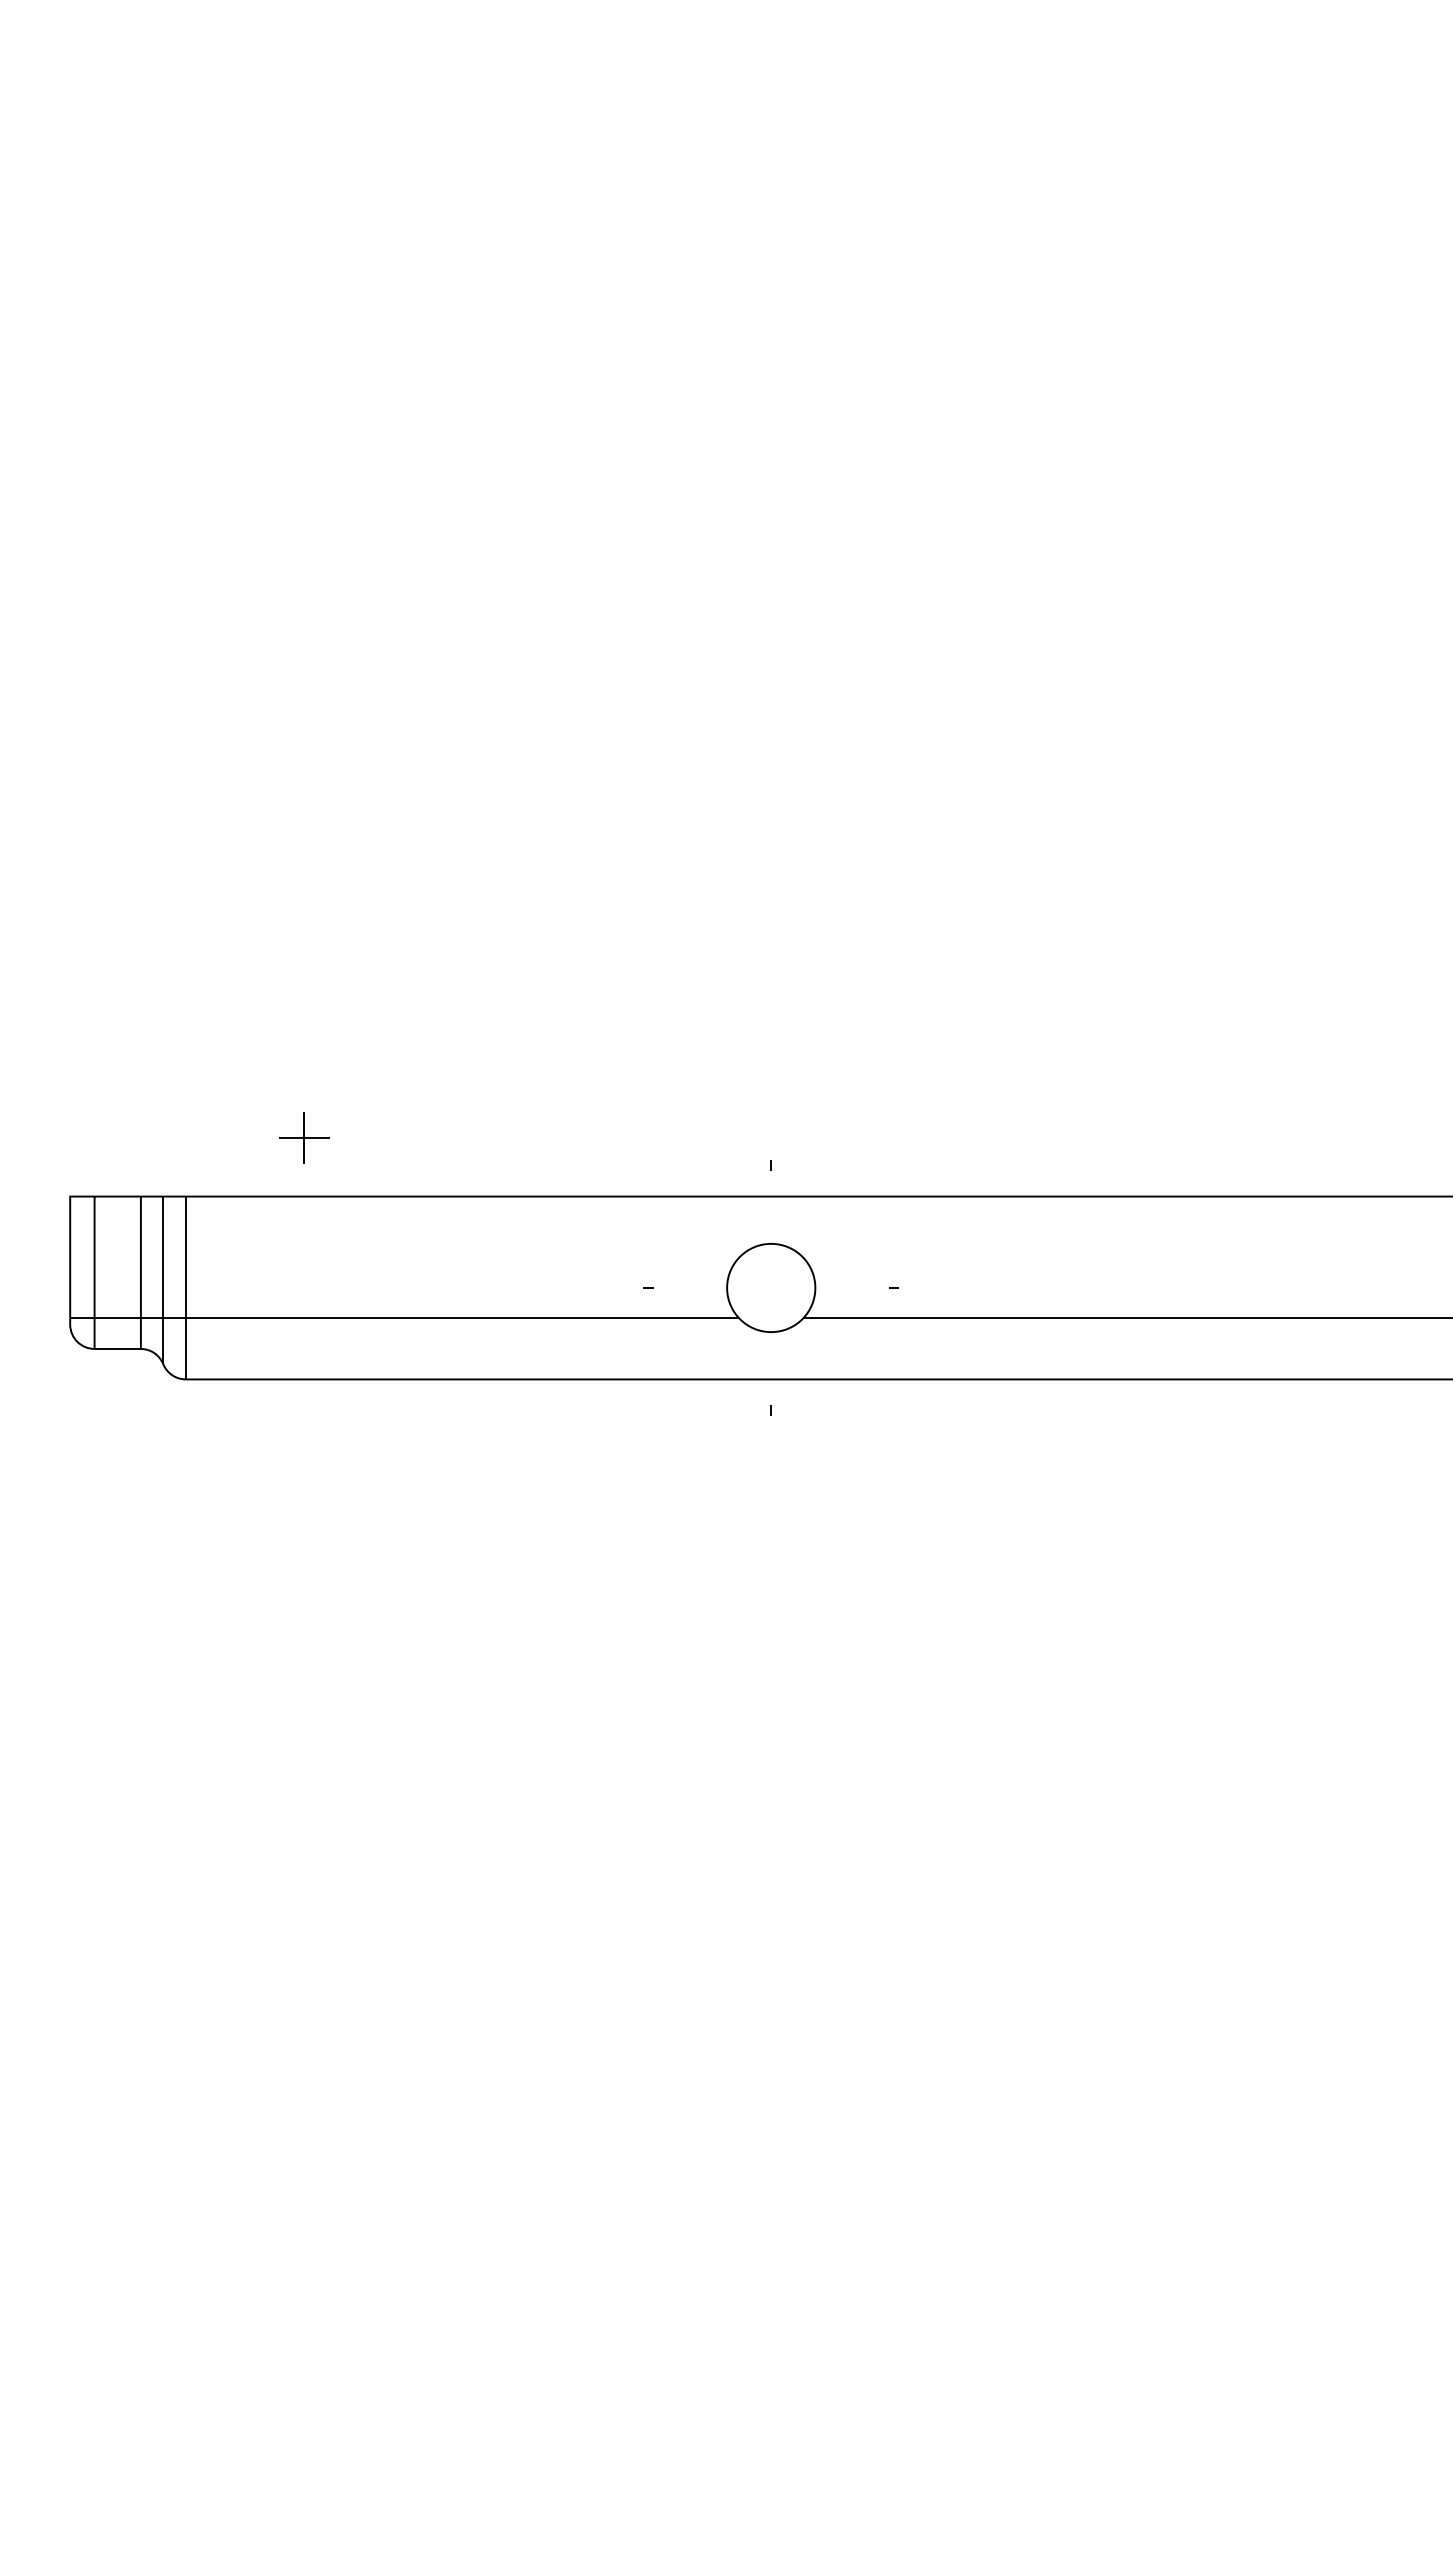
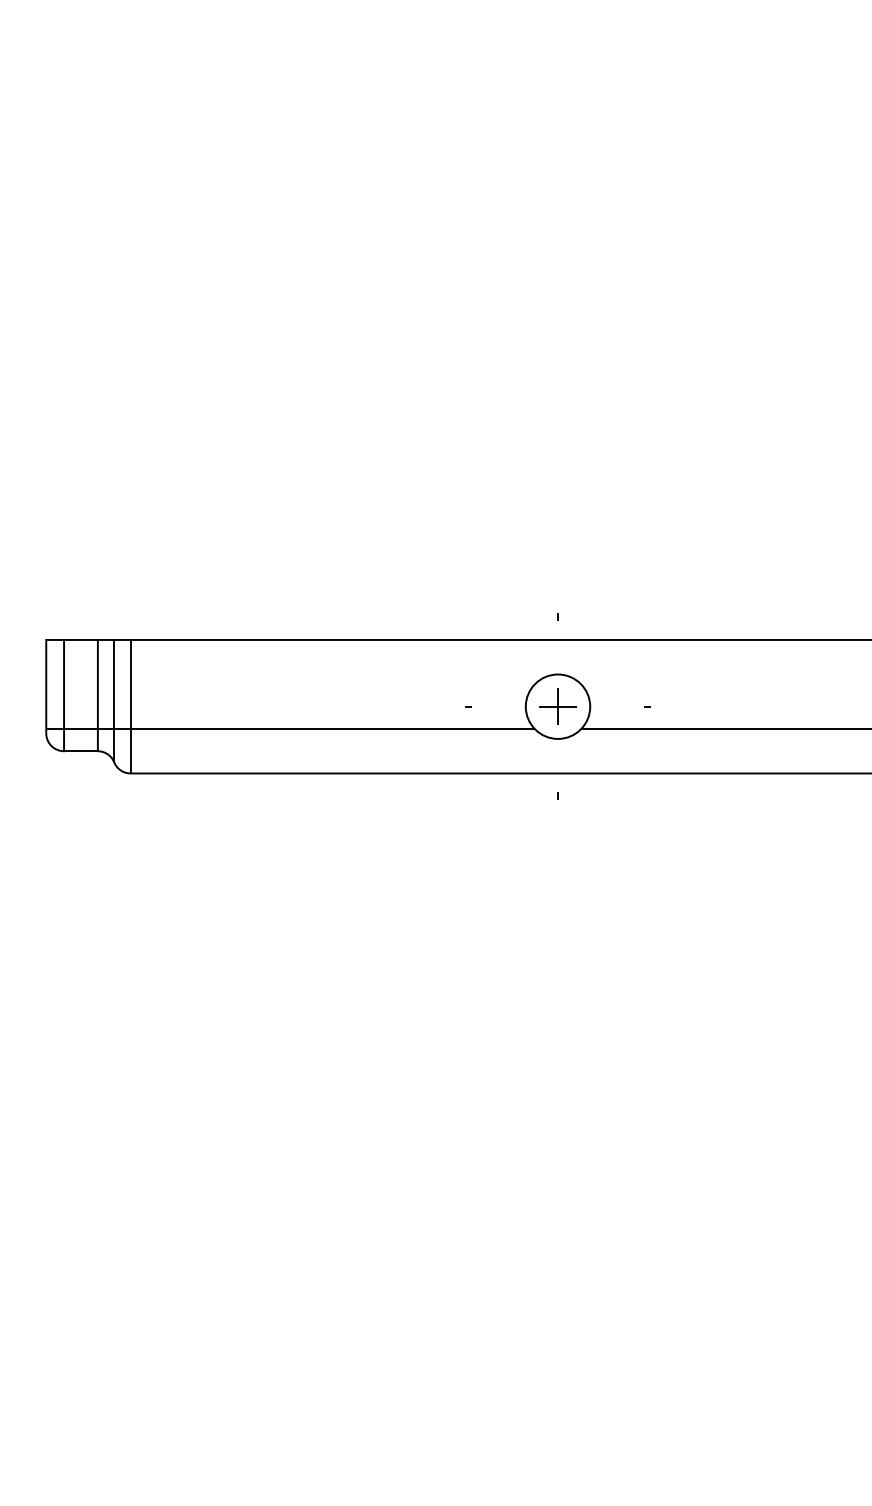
part: (304, 1137) -> (558, 706), moved

